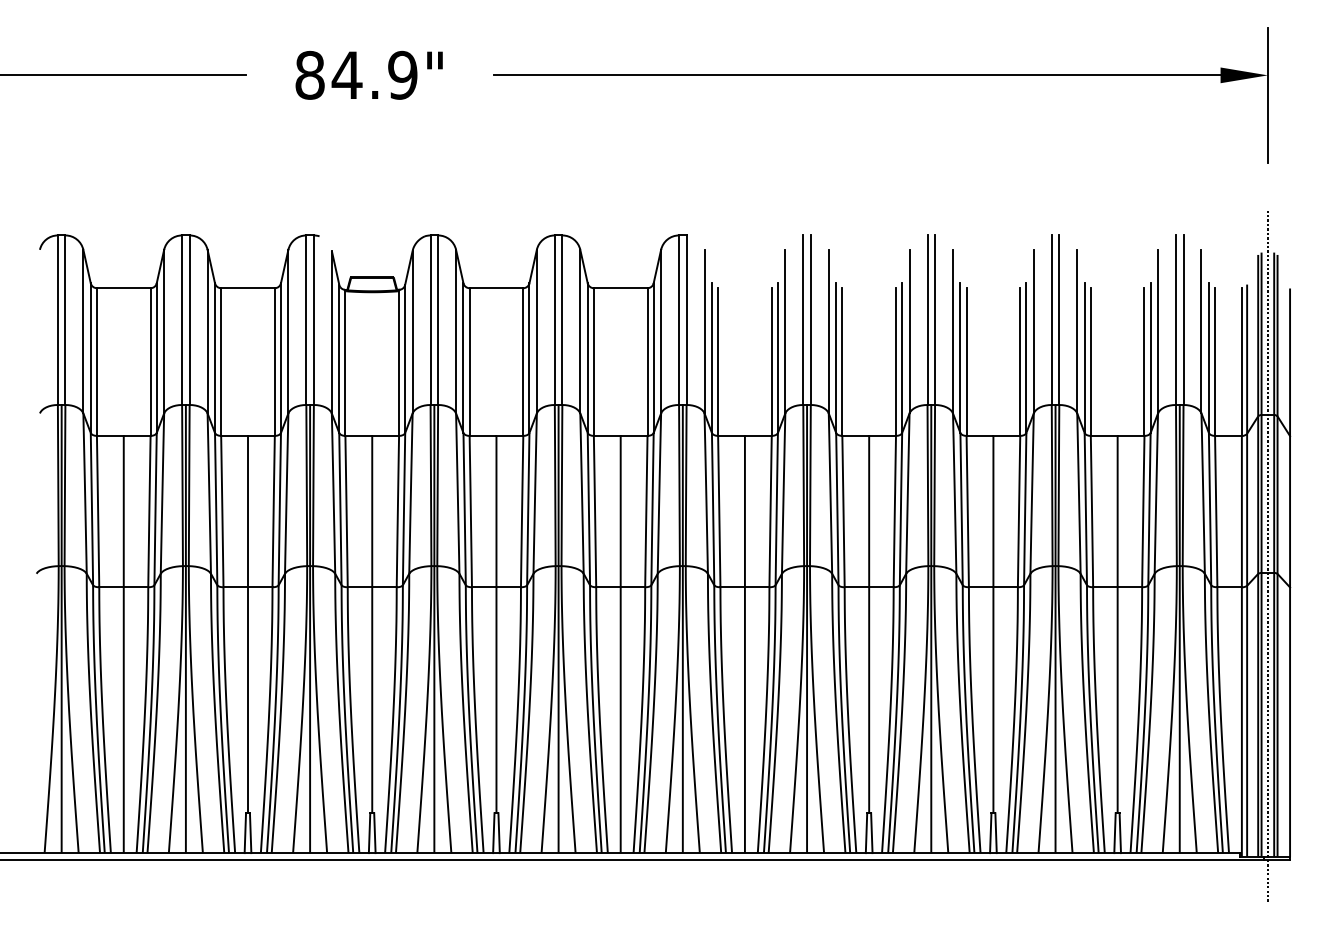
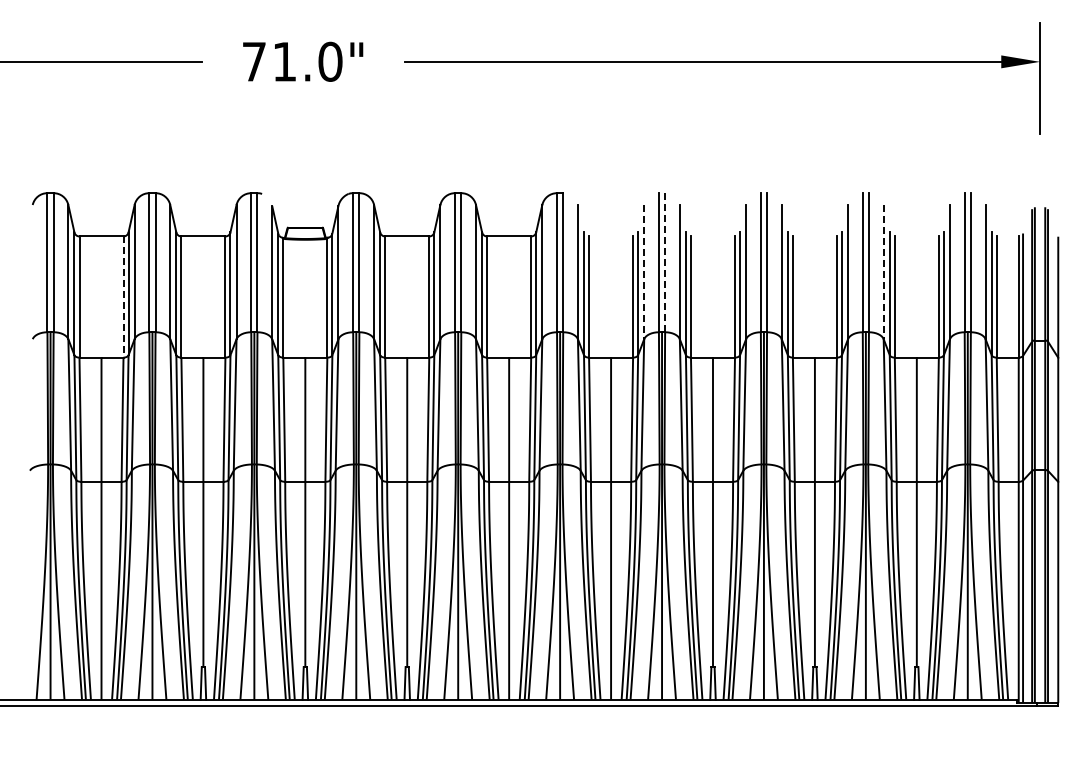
text: (356, 74) -> (292, 61), 84.9" -> 71.0"
line: (811, 319) -> (665, 262), solid -> dashed
line: (785, 332) -> (644, 272), solid -> dashed
line: (1077, 332) -> (883, 272), solid -> dashed
line: (150, 362) -> (123, 297), solid -> dashed
line: (1268, 556) -> (1040, 456), removed

